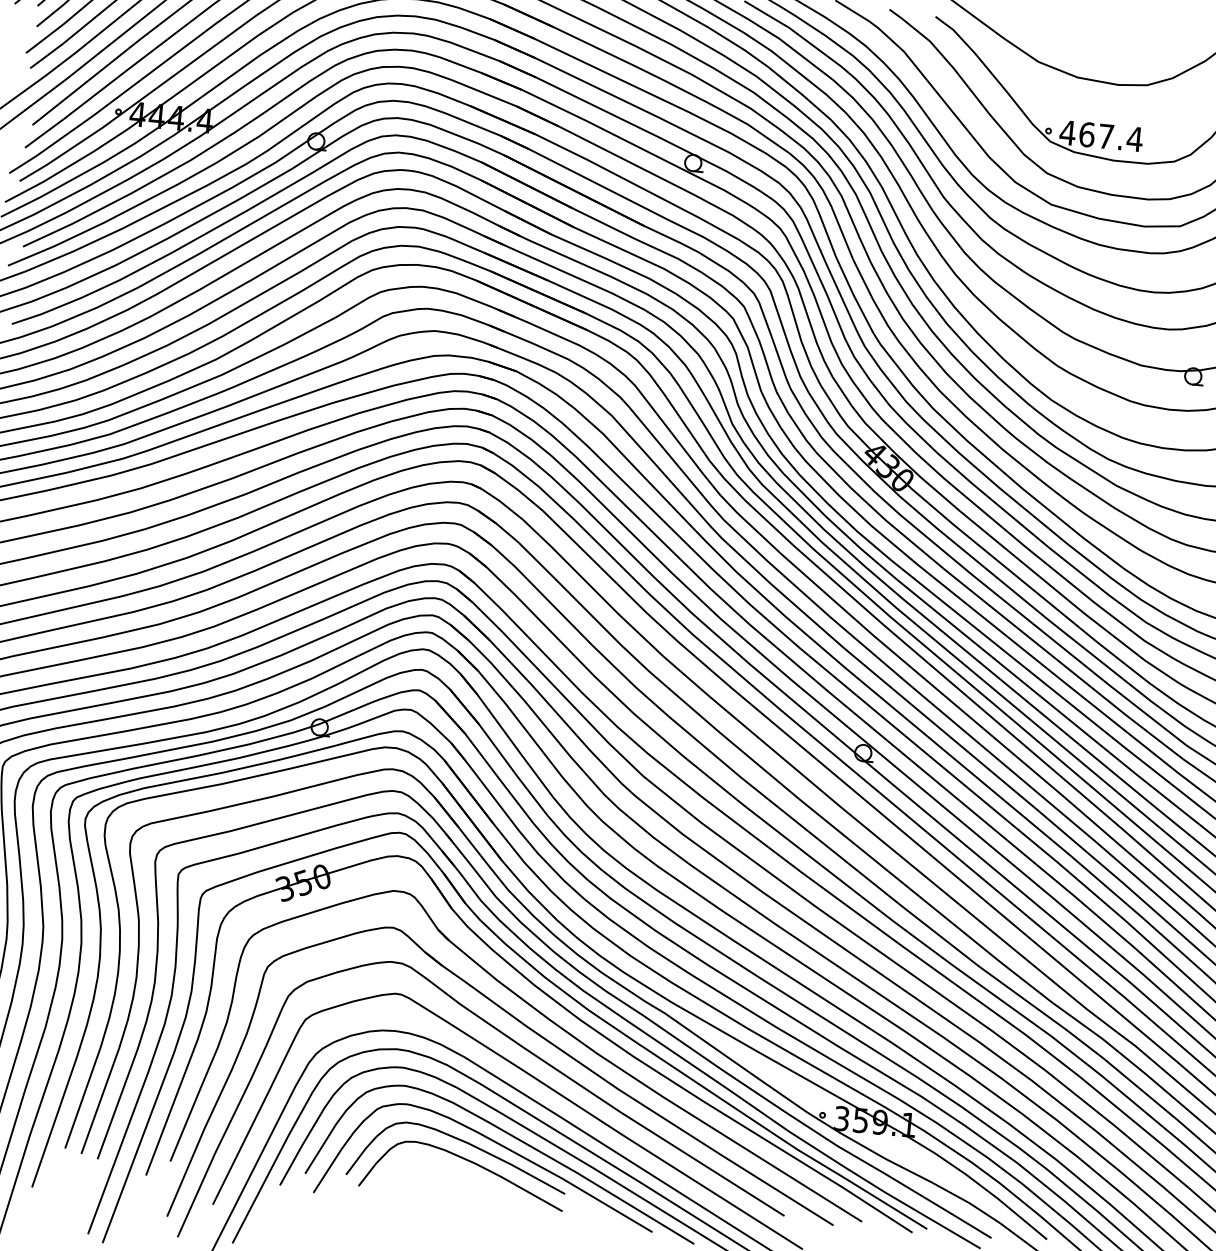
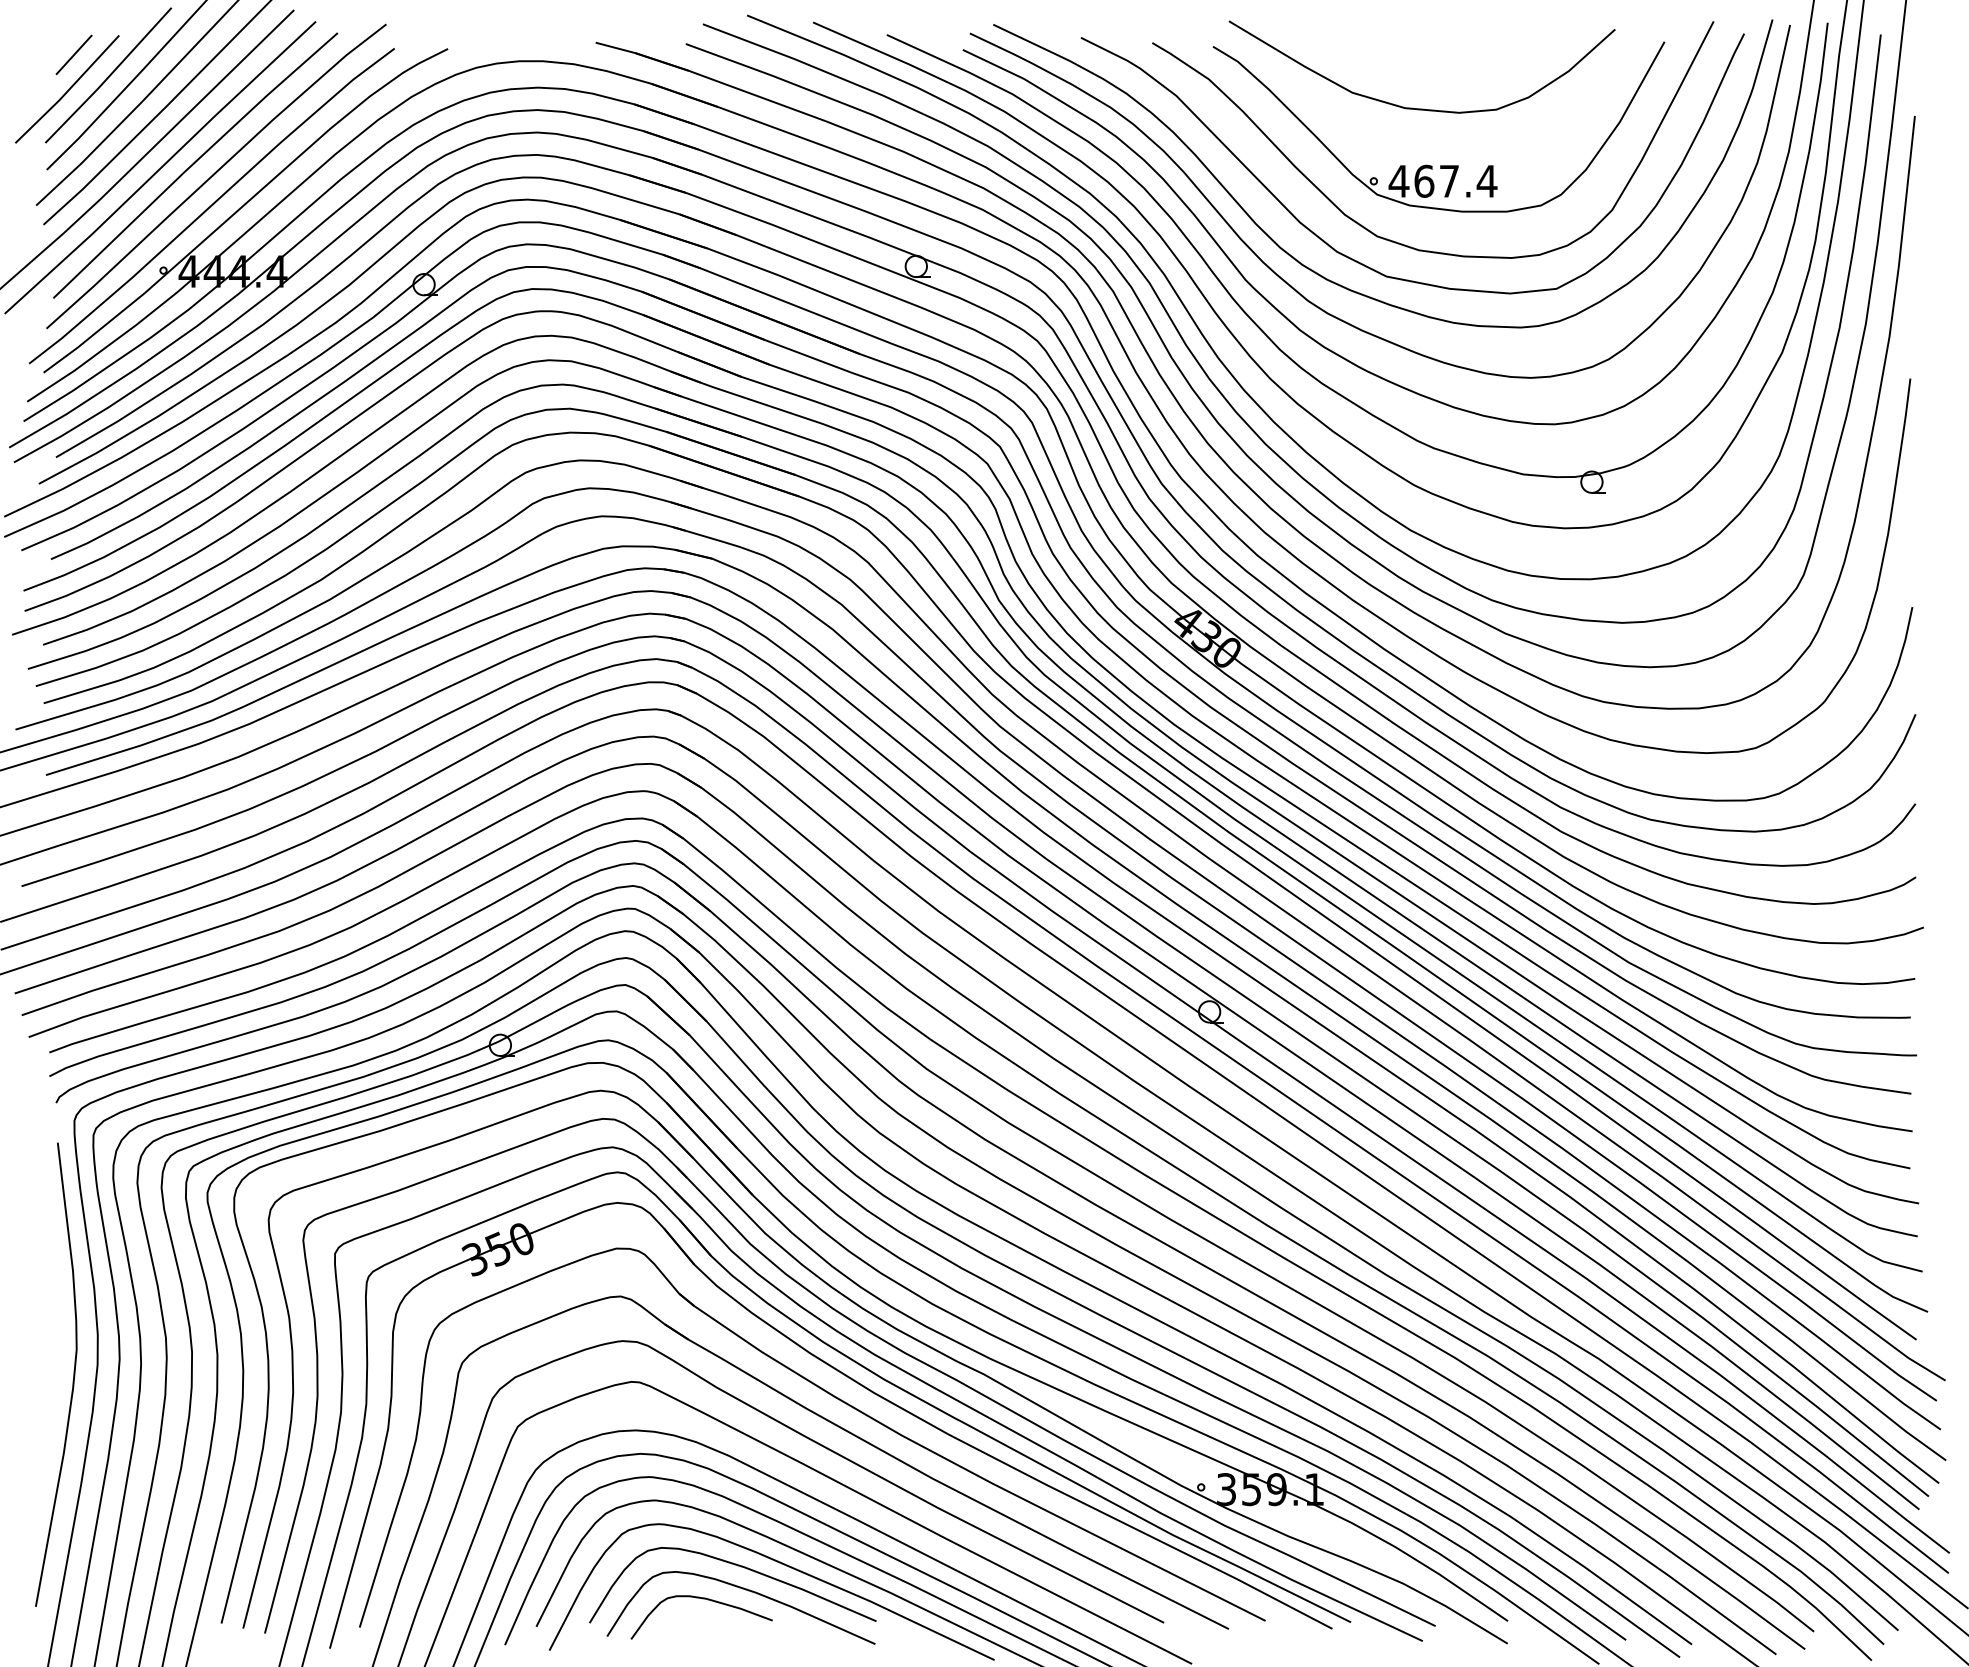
curve: (433, 1164) -> (702, 1599), added

